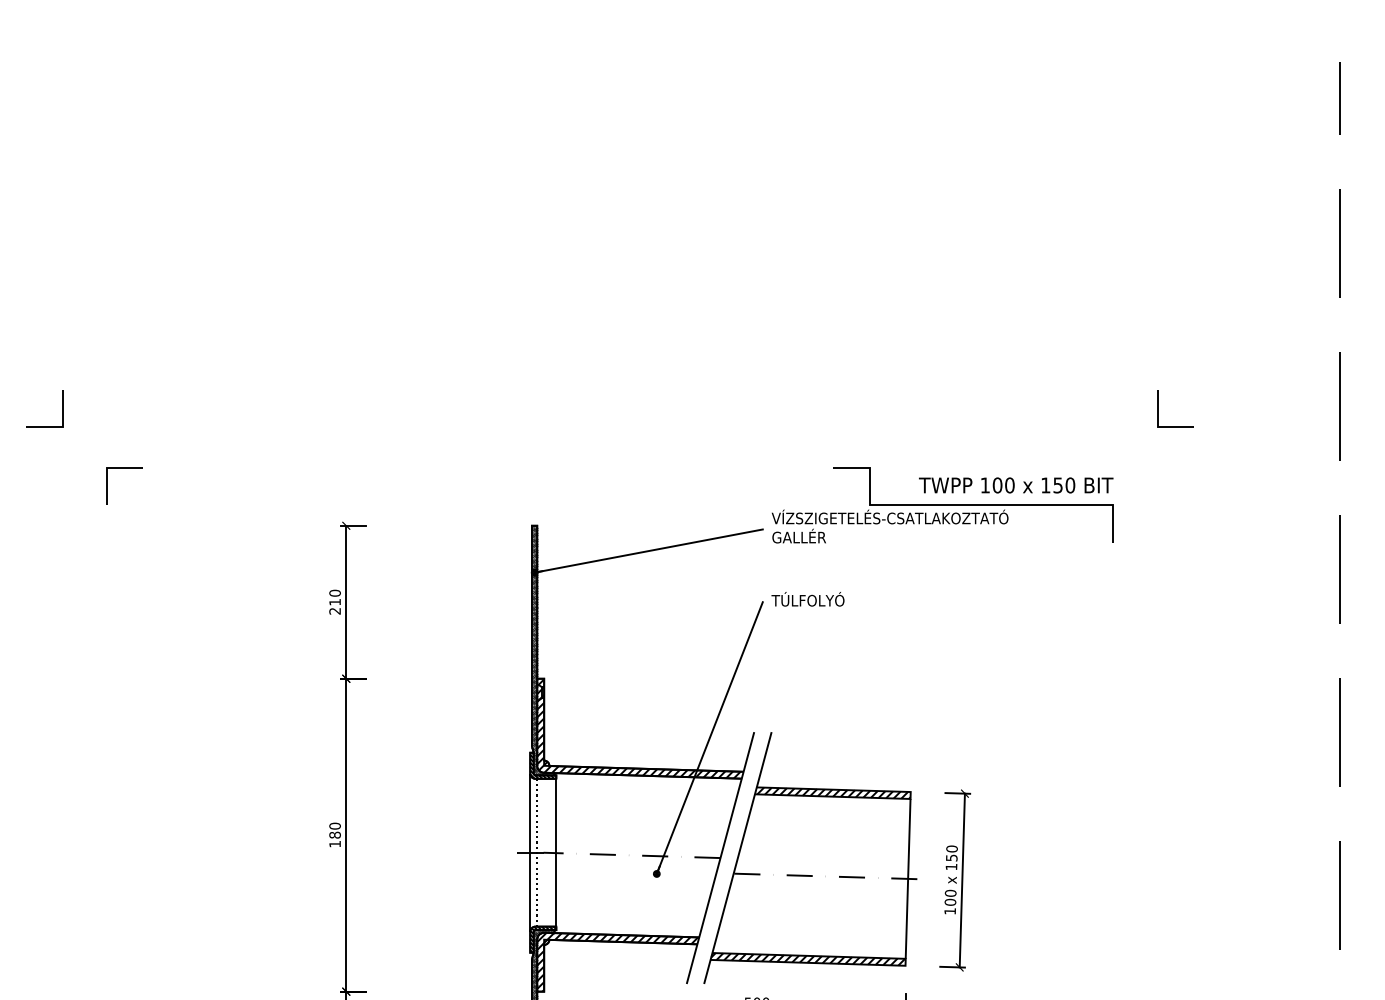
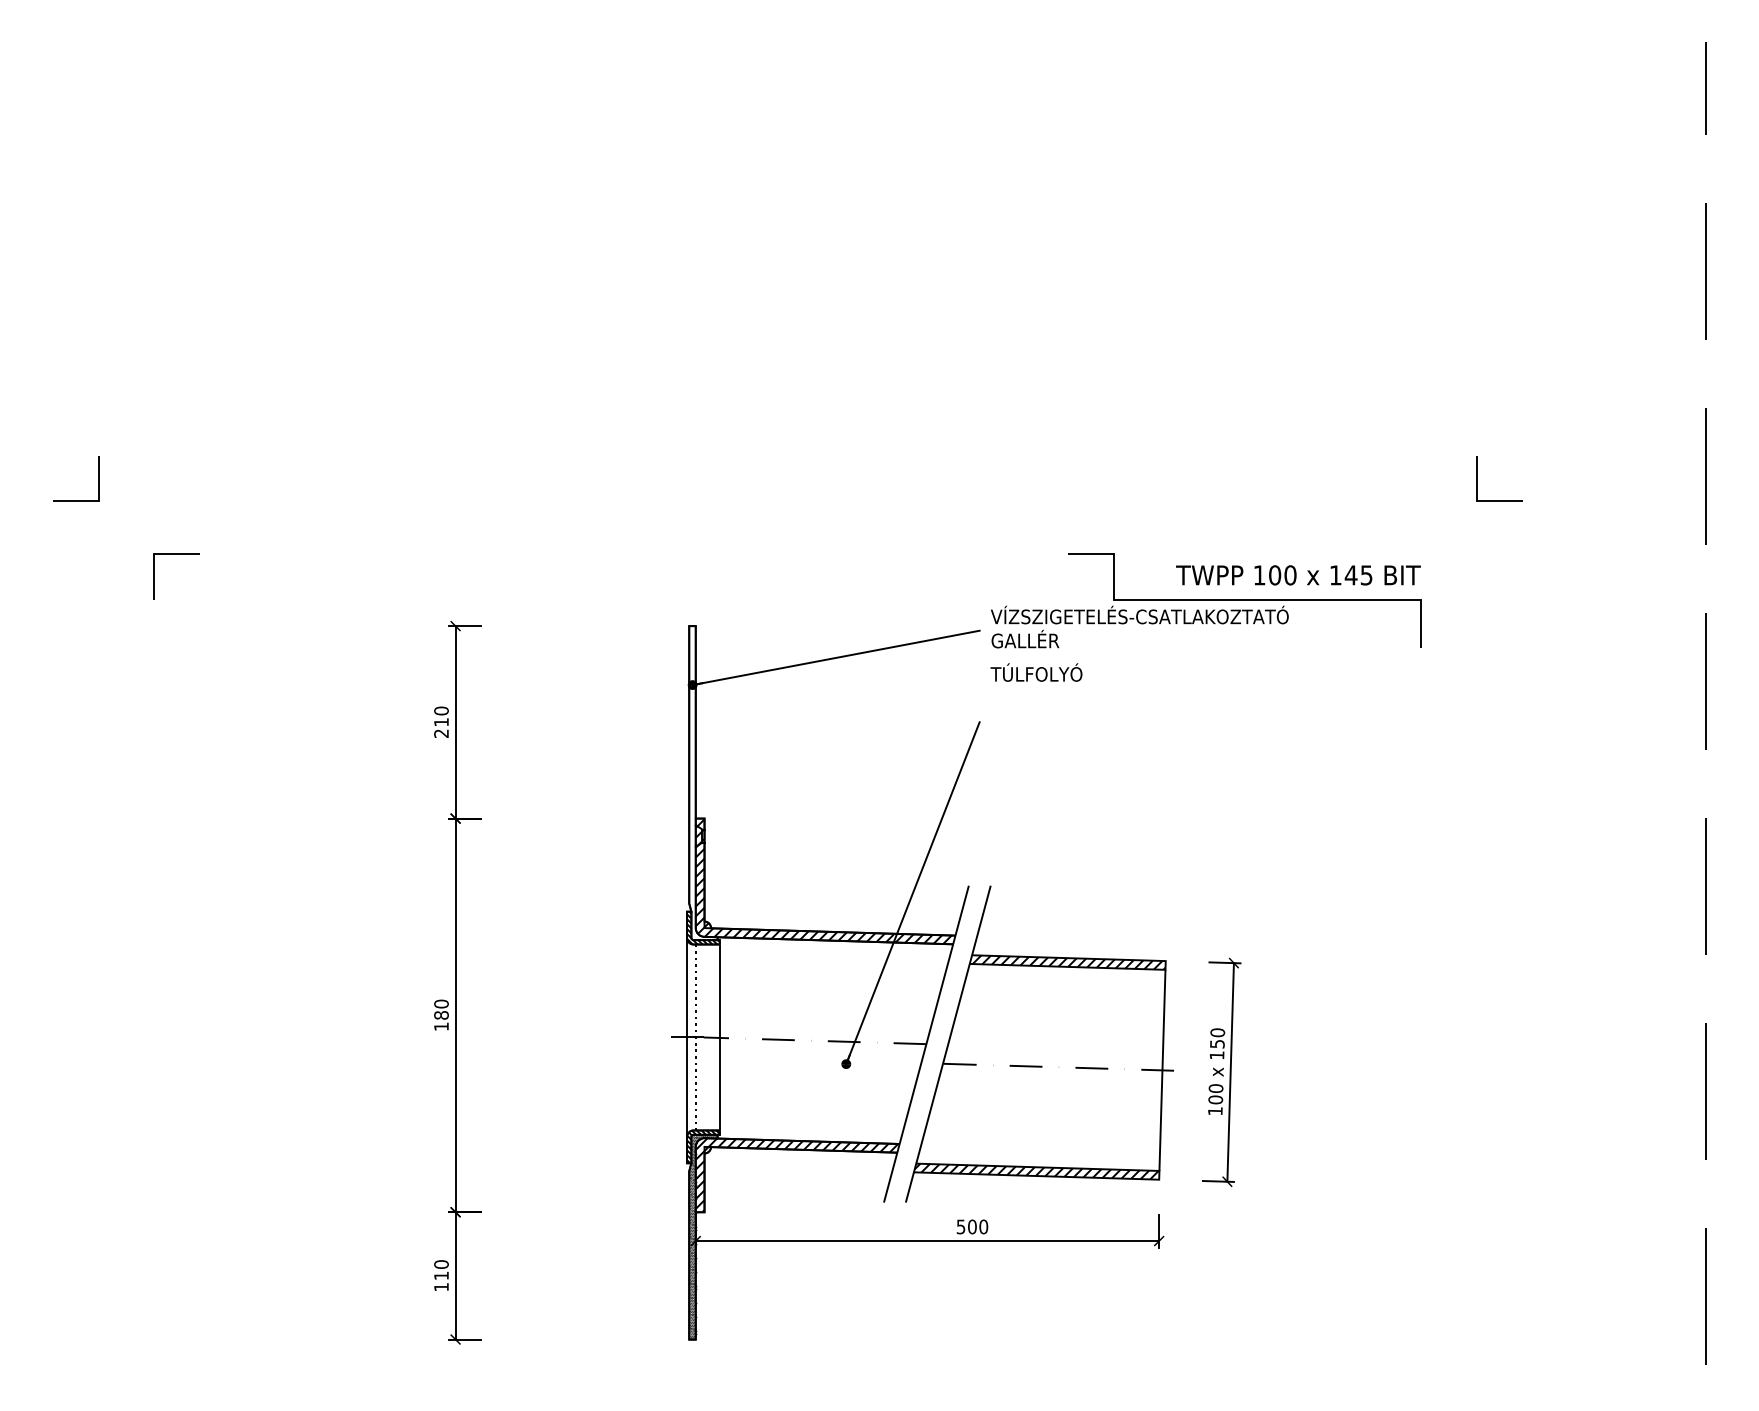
text: (1063, 485) -> (1358, 575), 150 -> 145
text: (808, 599) -> (1036, 672), moved
hatch: (543, 650) -> (703, 783), removed

